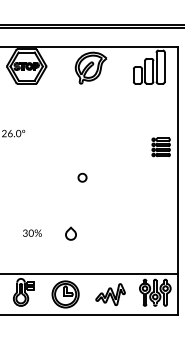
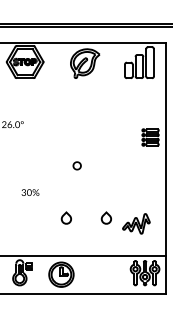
text: (32, 233) -> (30, 192), moved
part: (112, 233) -> (105, 217), added
part: (110, 294) -> (136, 223), moved

